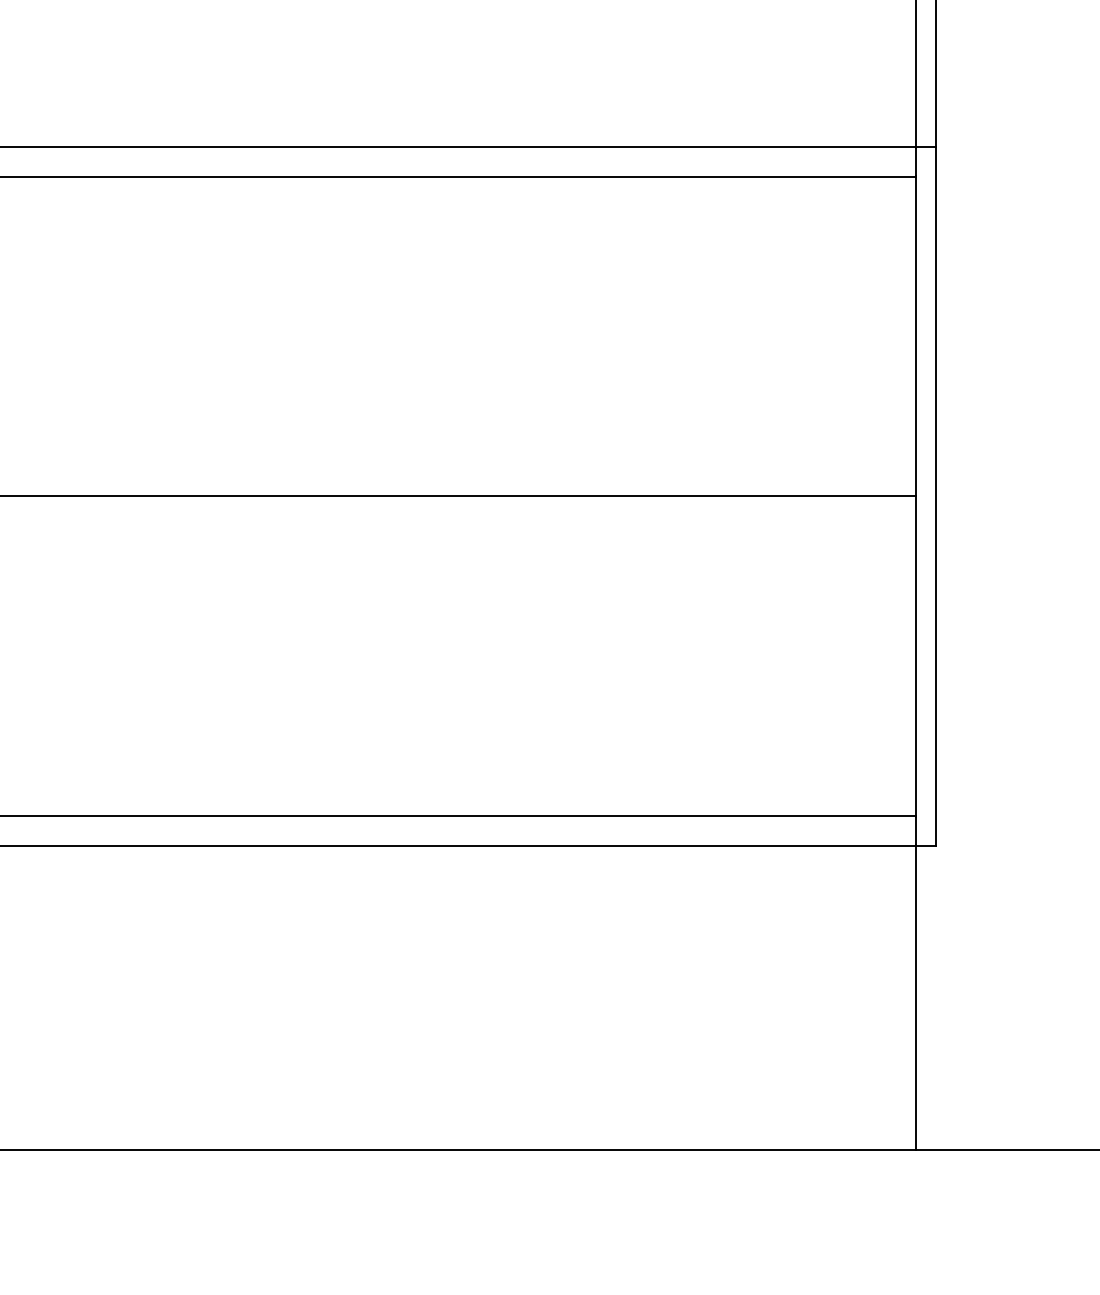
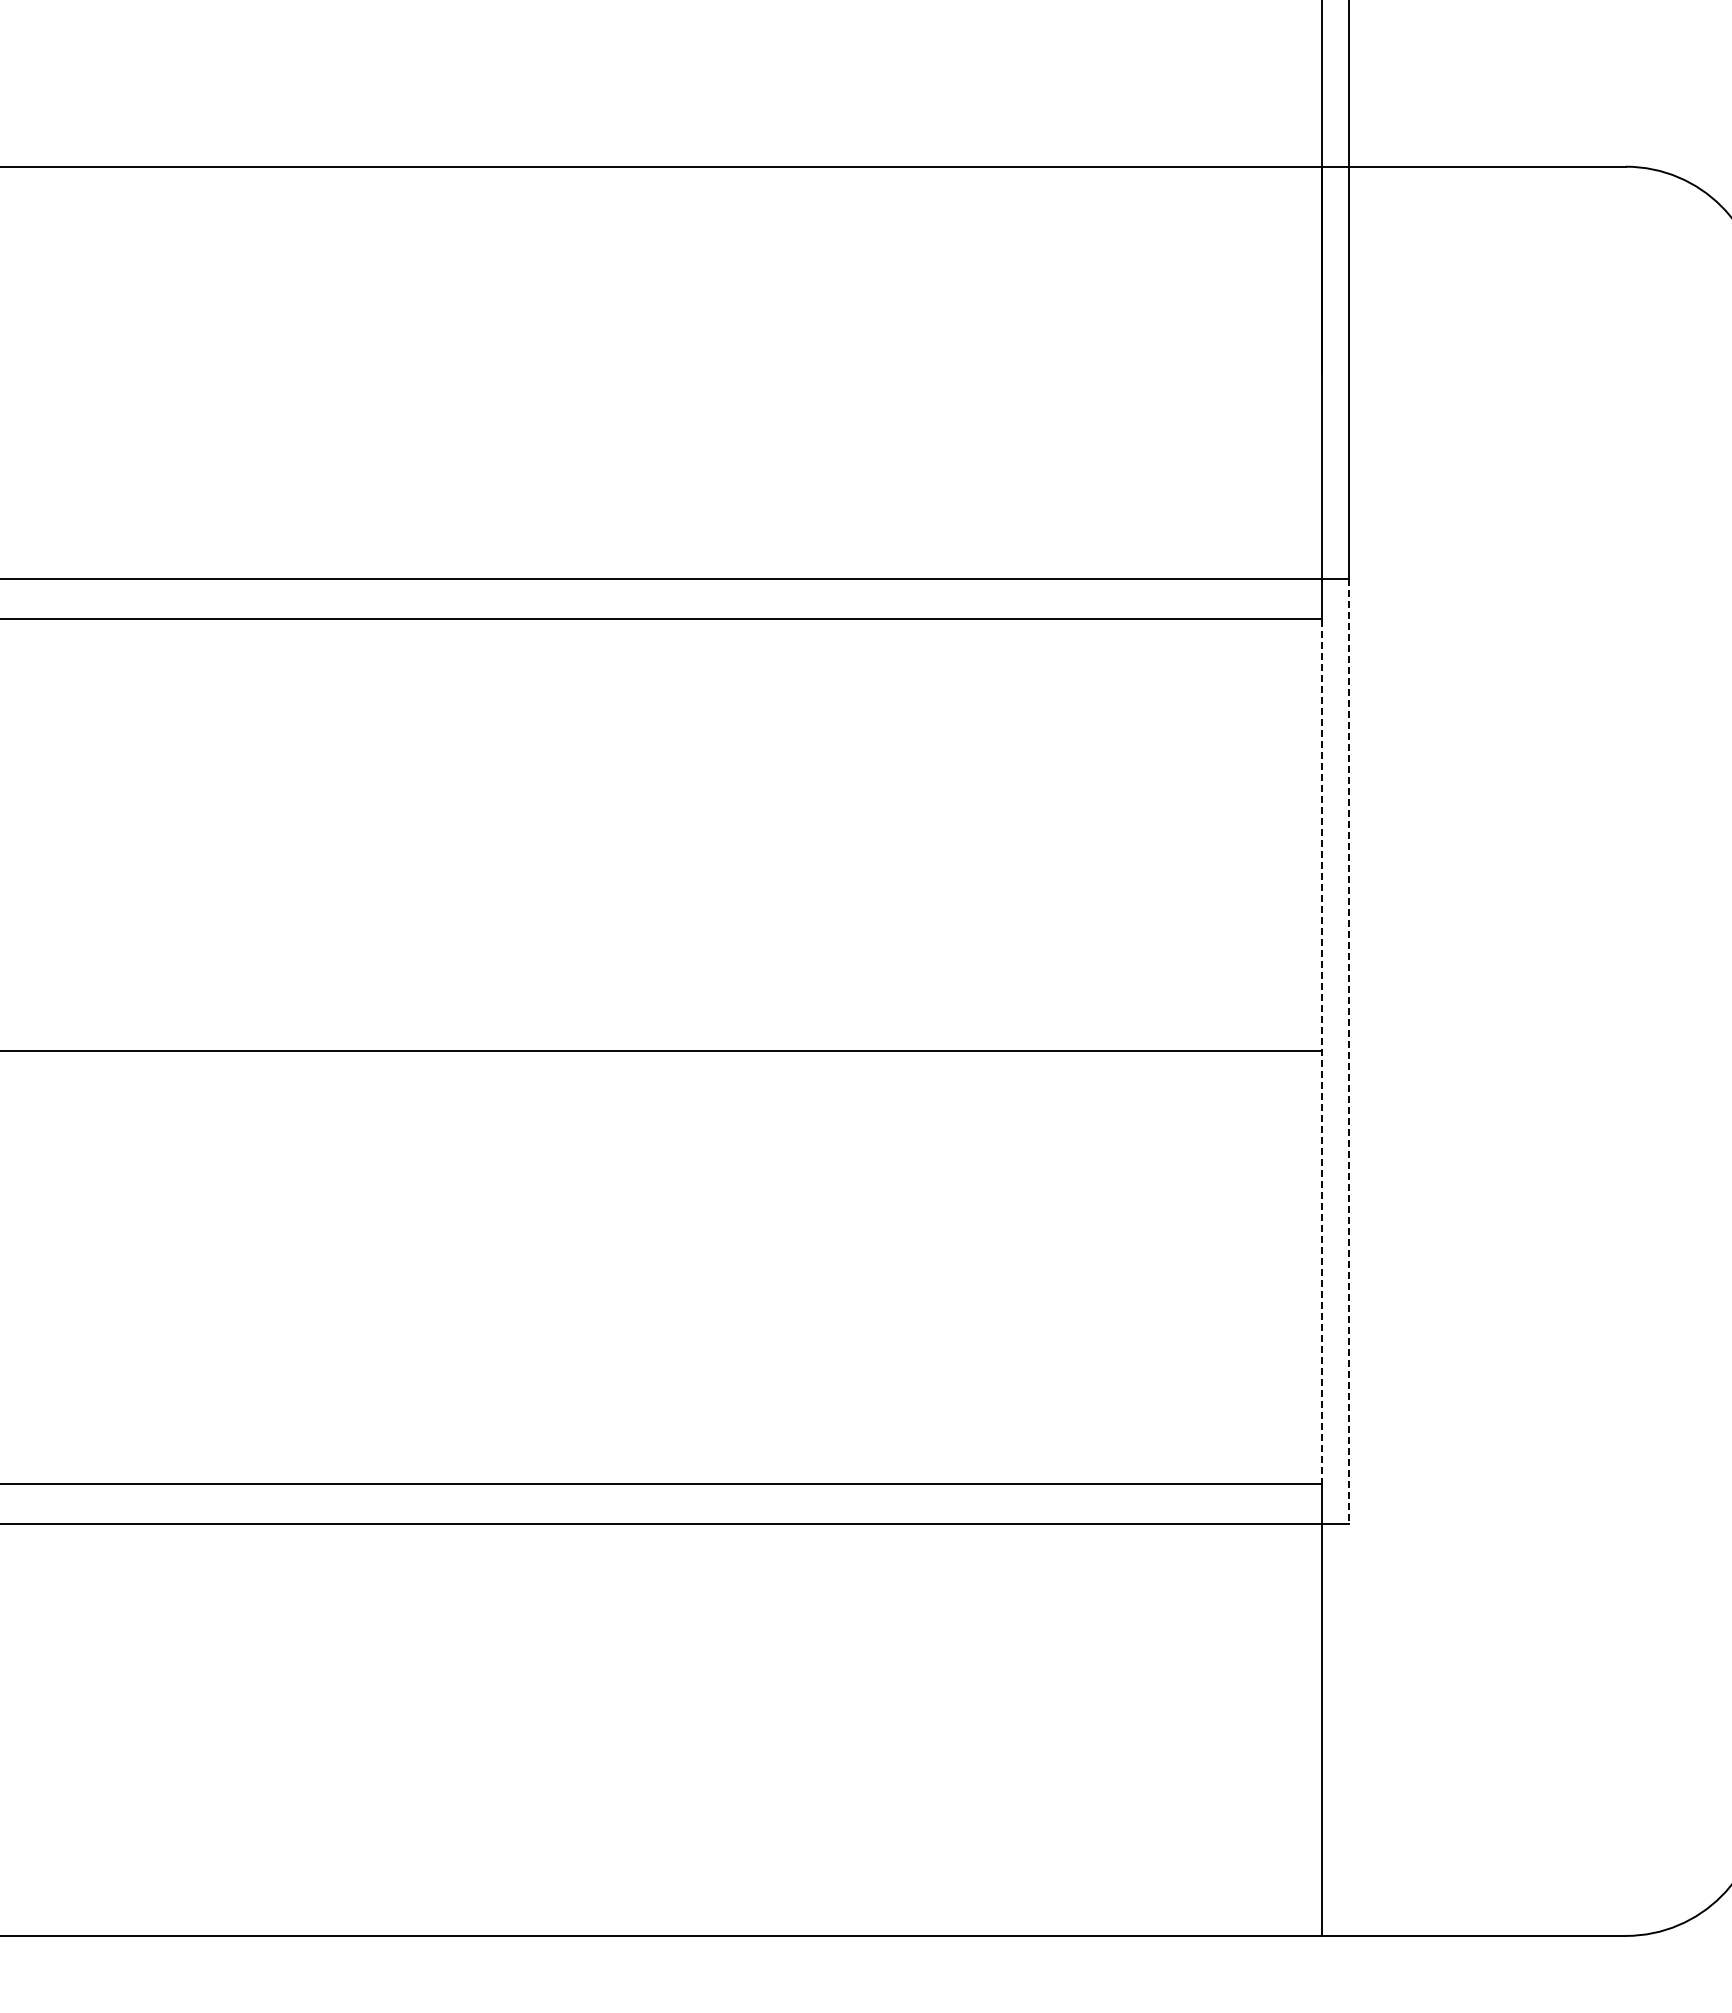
line: (916, 495) -> (1322, 1050), solid -> dashed
line: (936, 496) -> (1349, 1051), solid -> dashed

